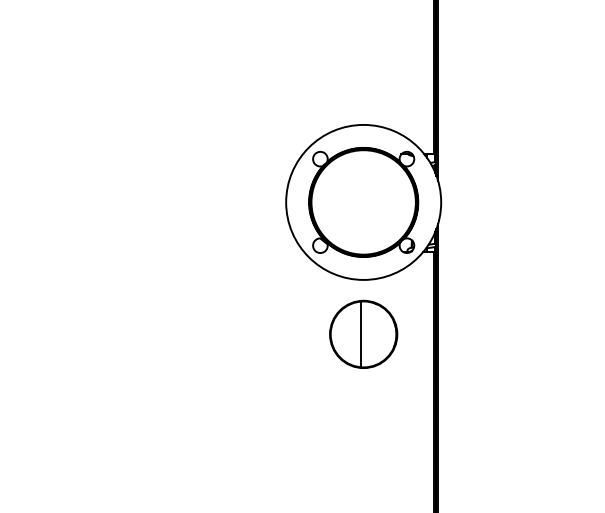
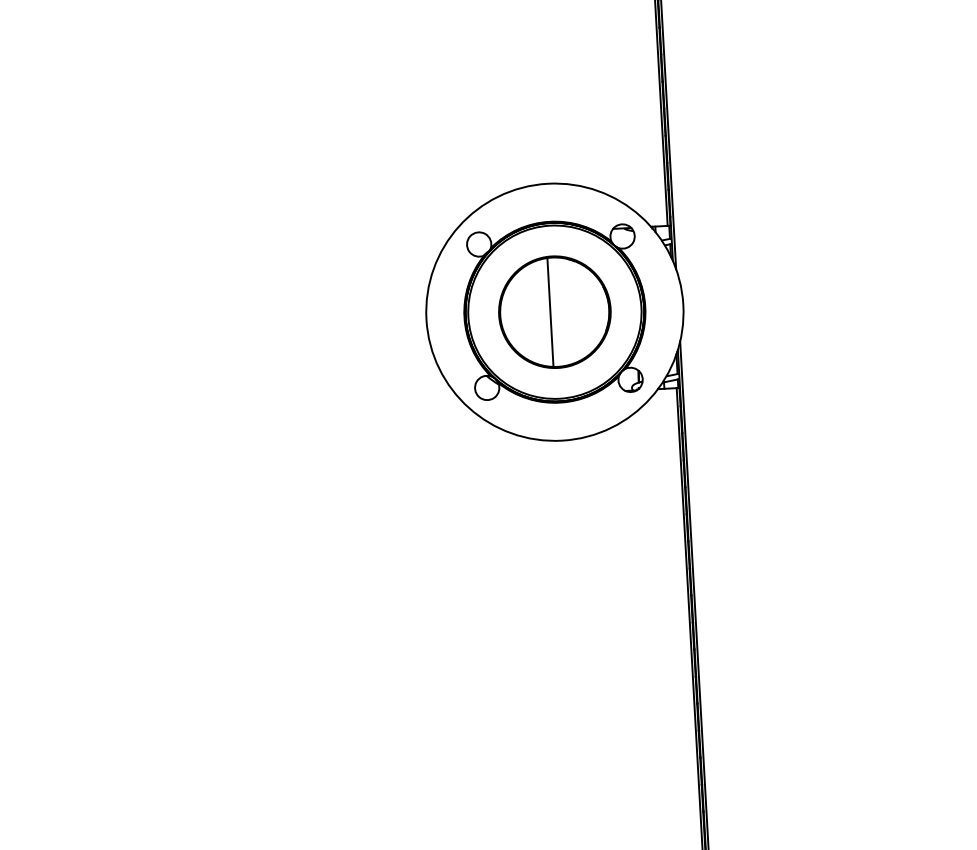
part: (363, 333) -> (554, 310), moved

